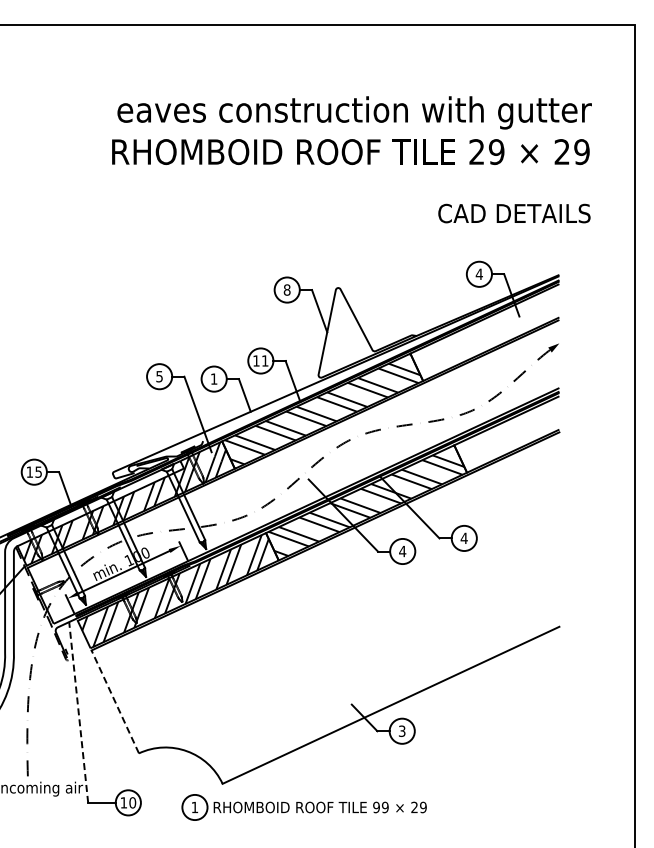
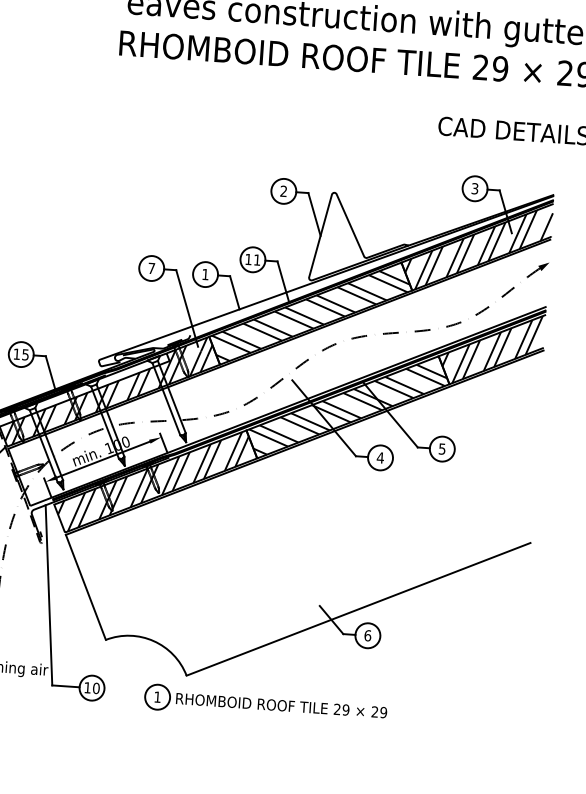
text: (478, 274) -> (474, 188), 4 -> 3
text: (286, 289) -> (283, 190), 8 -> 2
hatch: (486, 335) -> (477, 249), added
text: (159, 376) -> (151, 268), 5 -> 7
hatch: (507, 434) -> (492, 349), added
text: (463, 538) -> (441, 449), 4 -> 5
line: (115, 701) -> (86, 586), dashed -> solid
line: (78, 712) -> (48, 595), dashed -> solid
text: (401, 730) -> (367, 634), 3 -> 6
text: (376, 807) -> (337, 709), 99 -> 29

